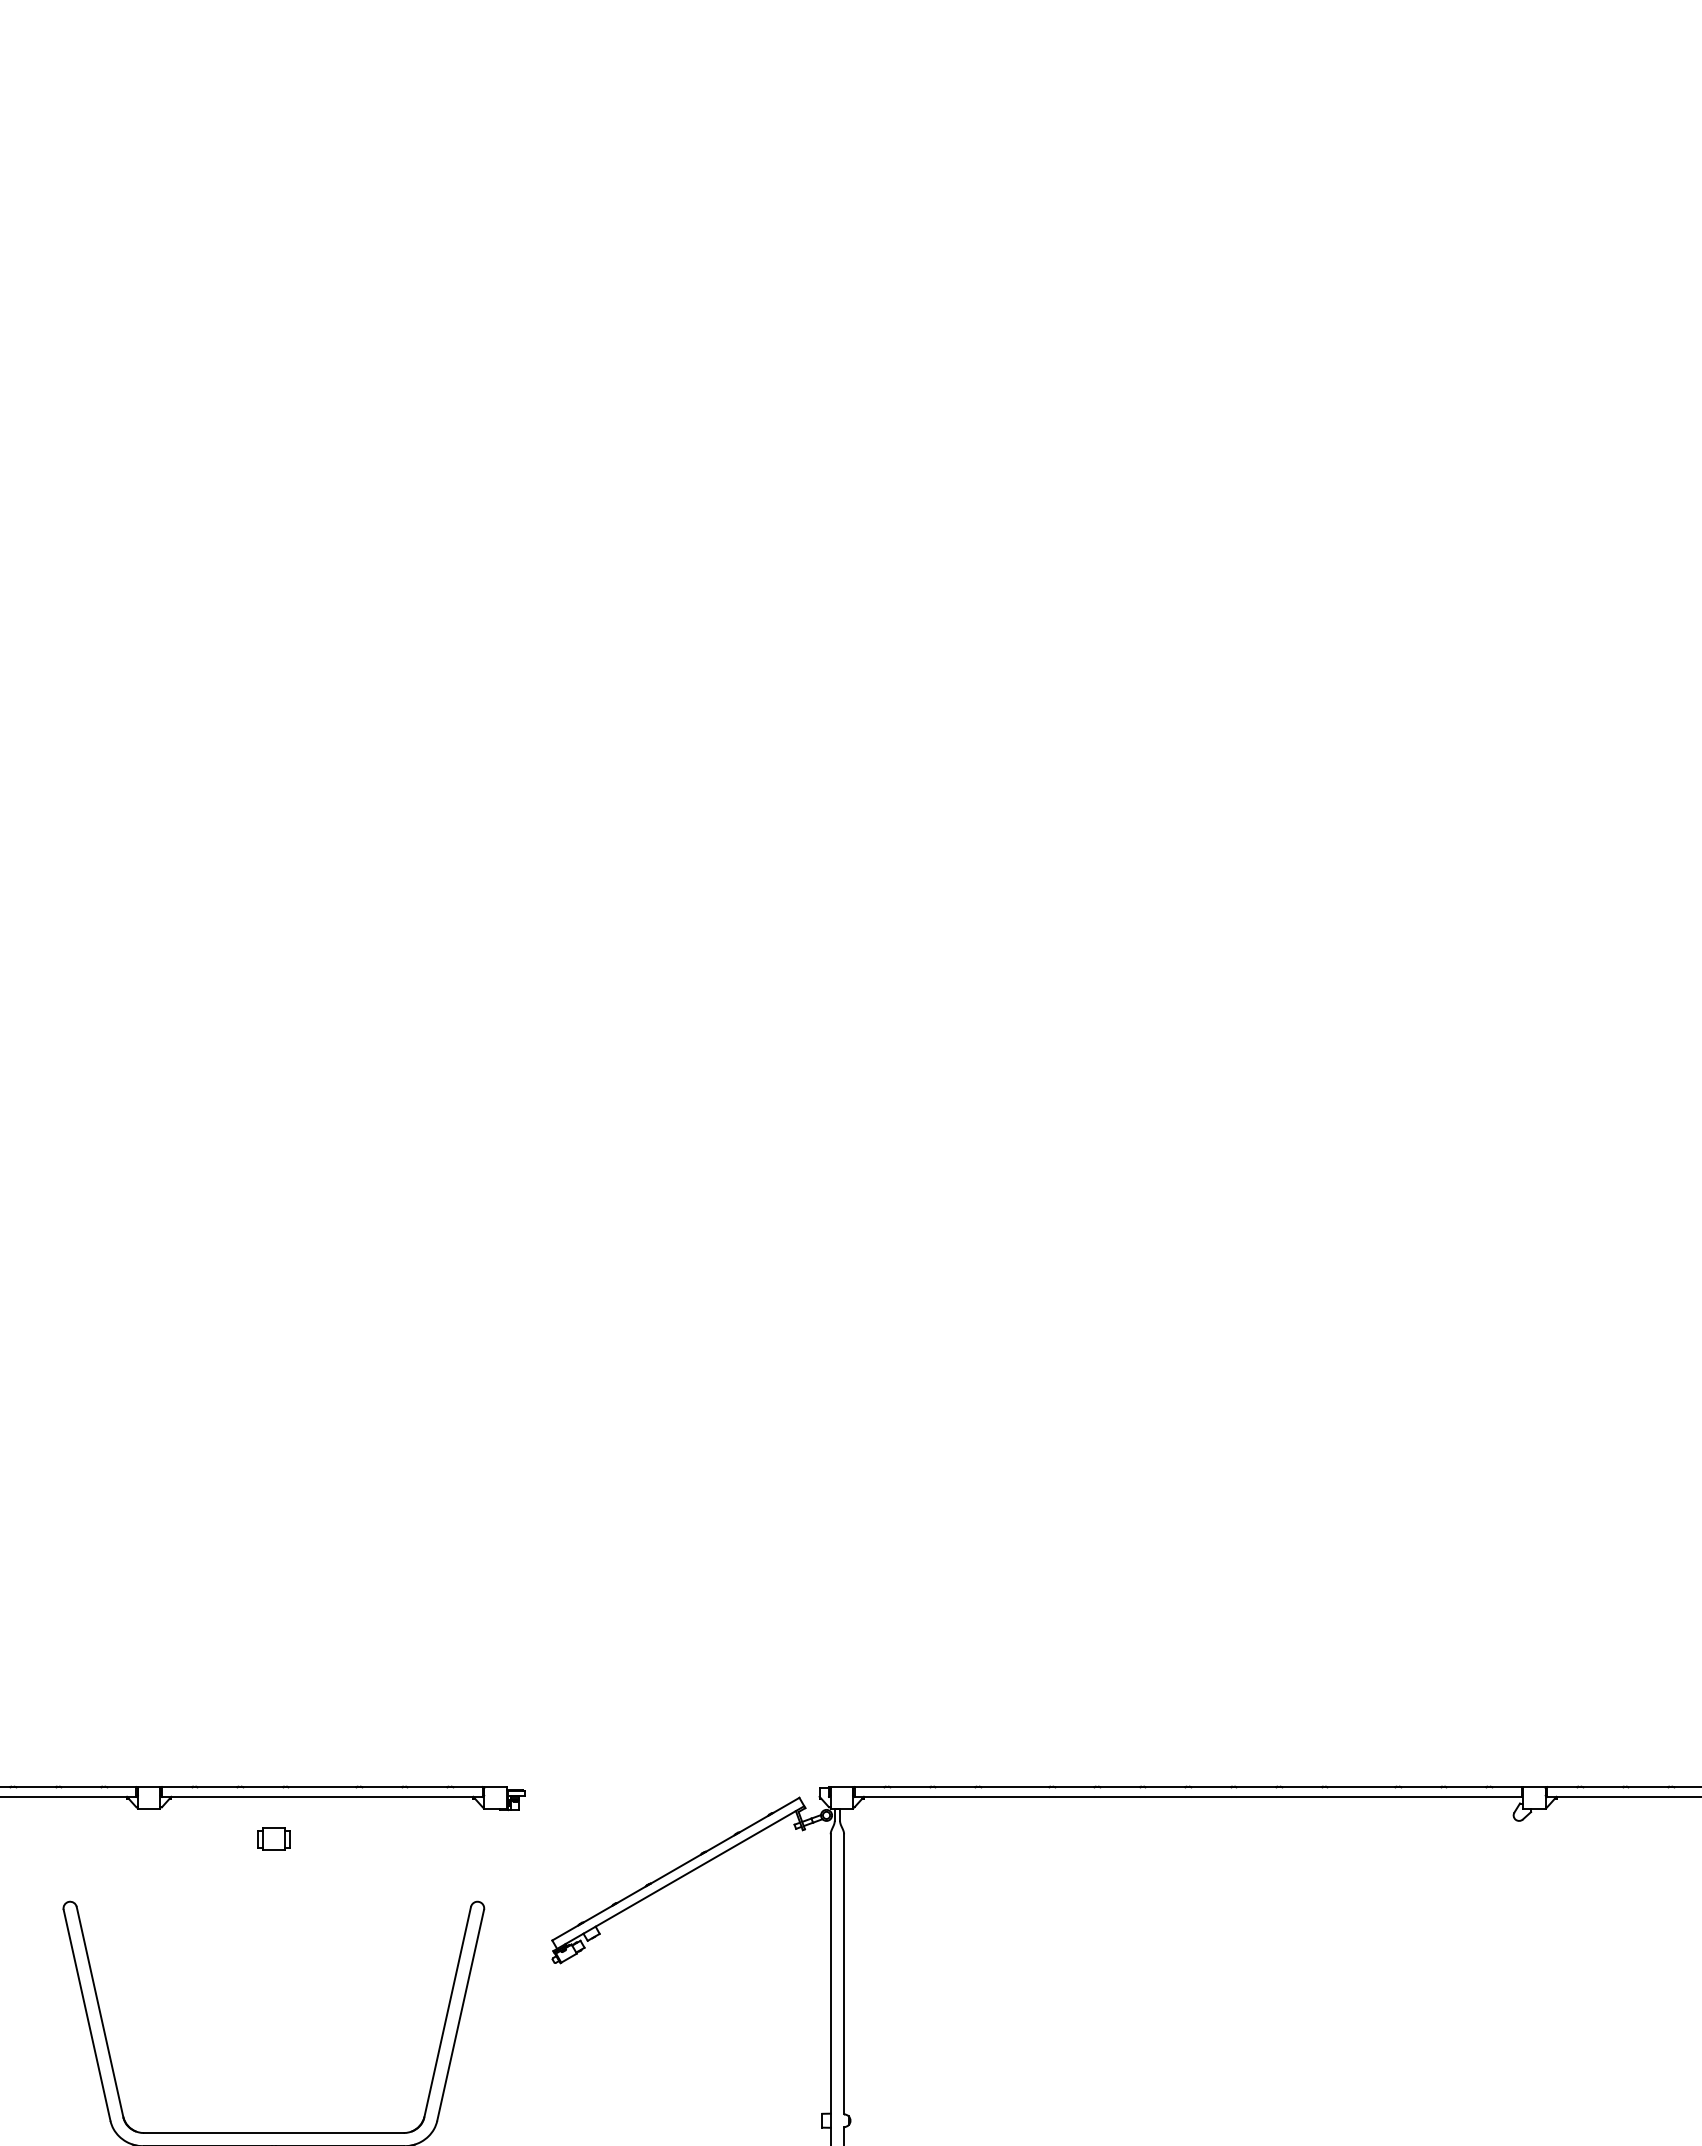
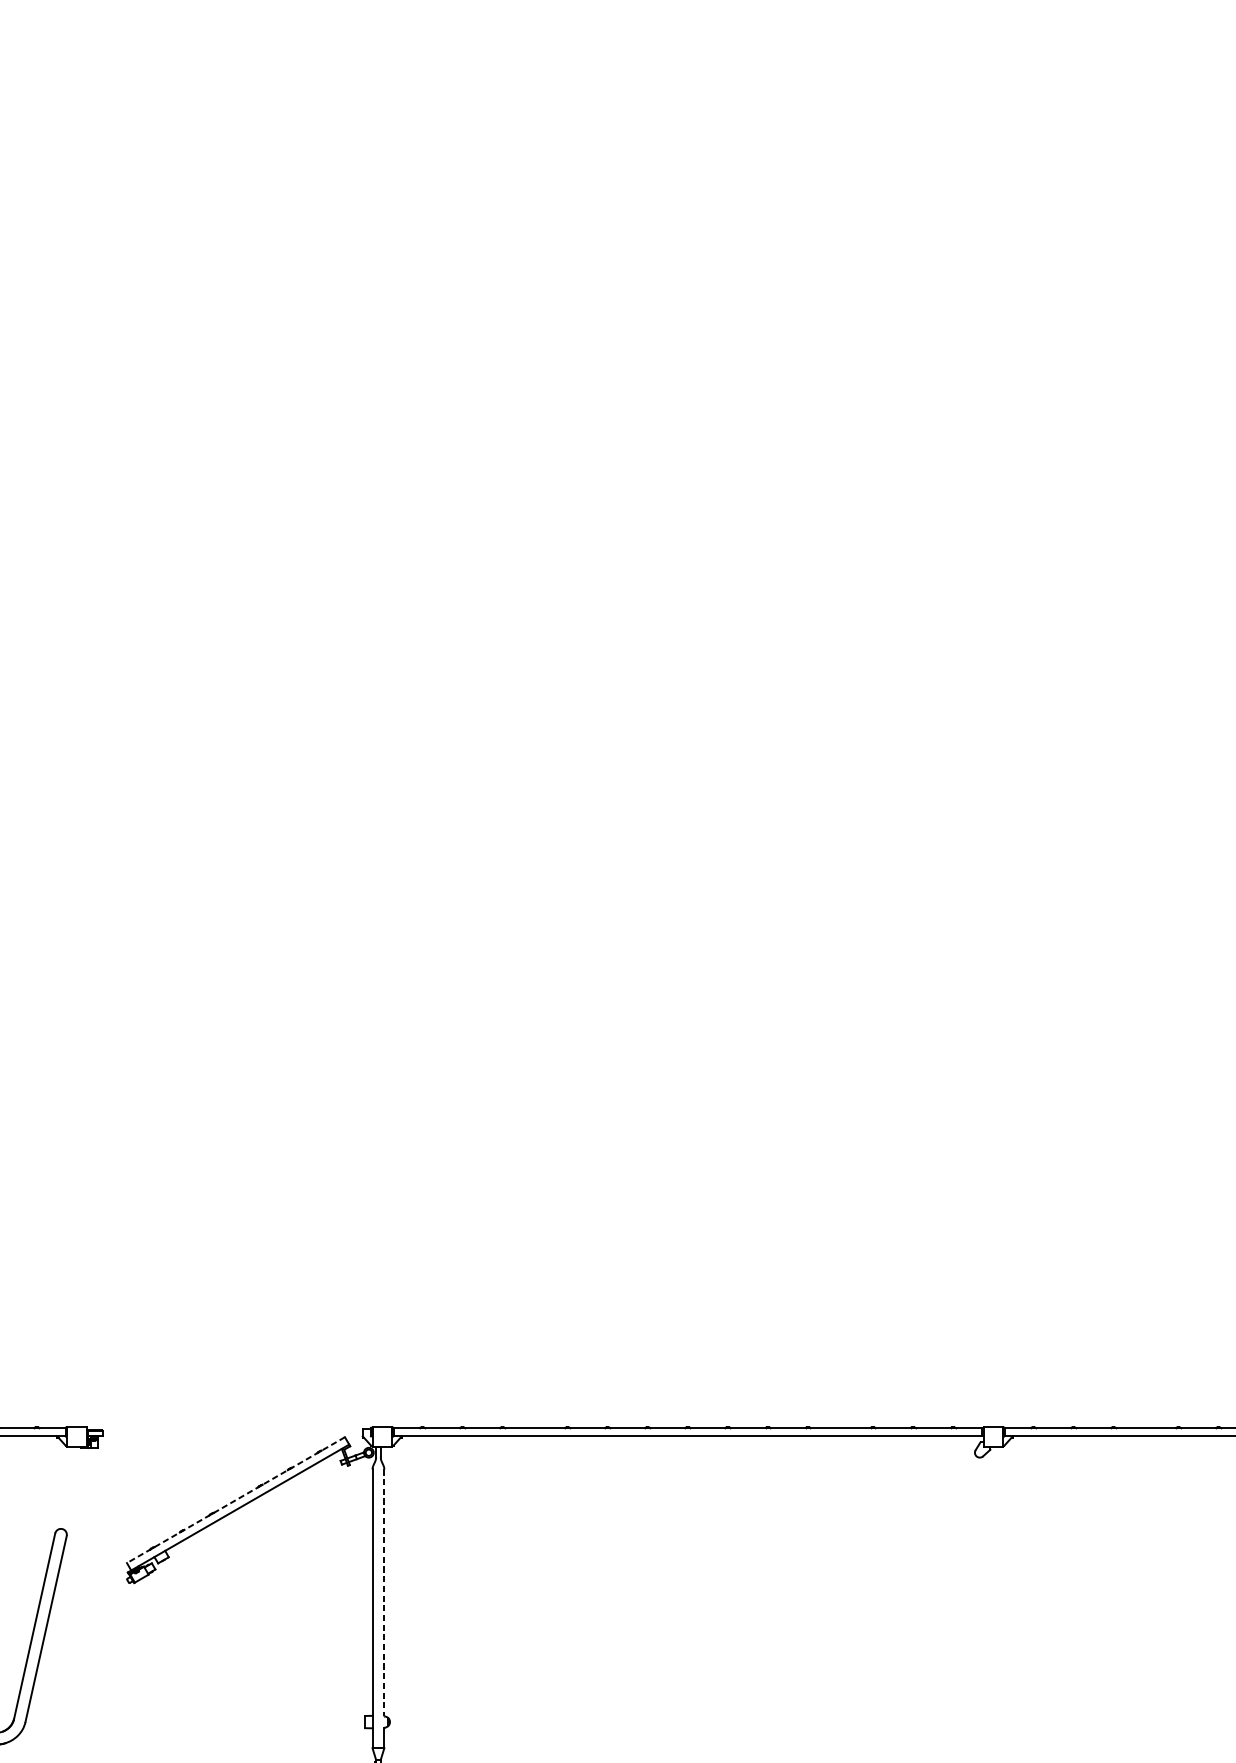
line: (675, 1869) -> (235, 1500), solid -> dashed
line: (844, 1974) -> (384, 1593), solid -> dashed

